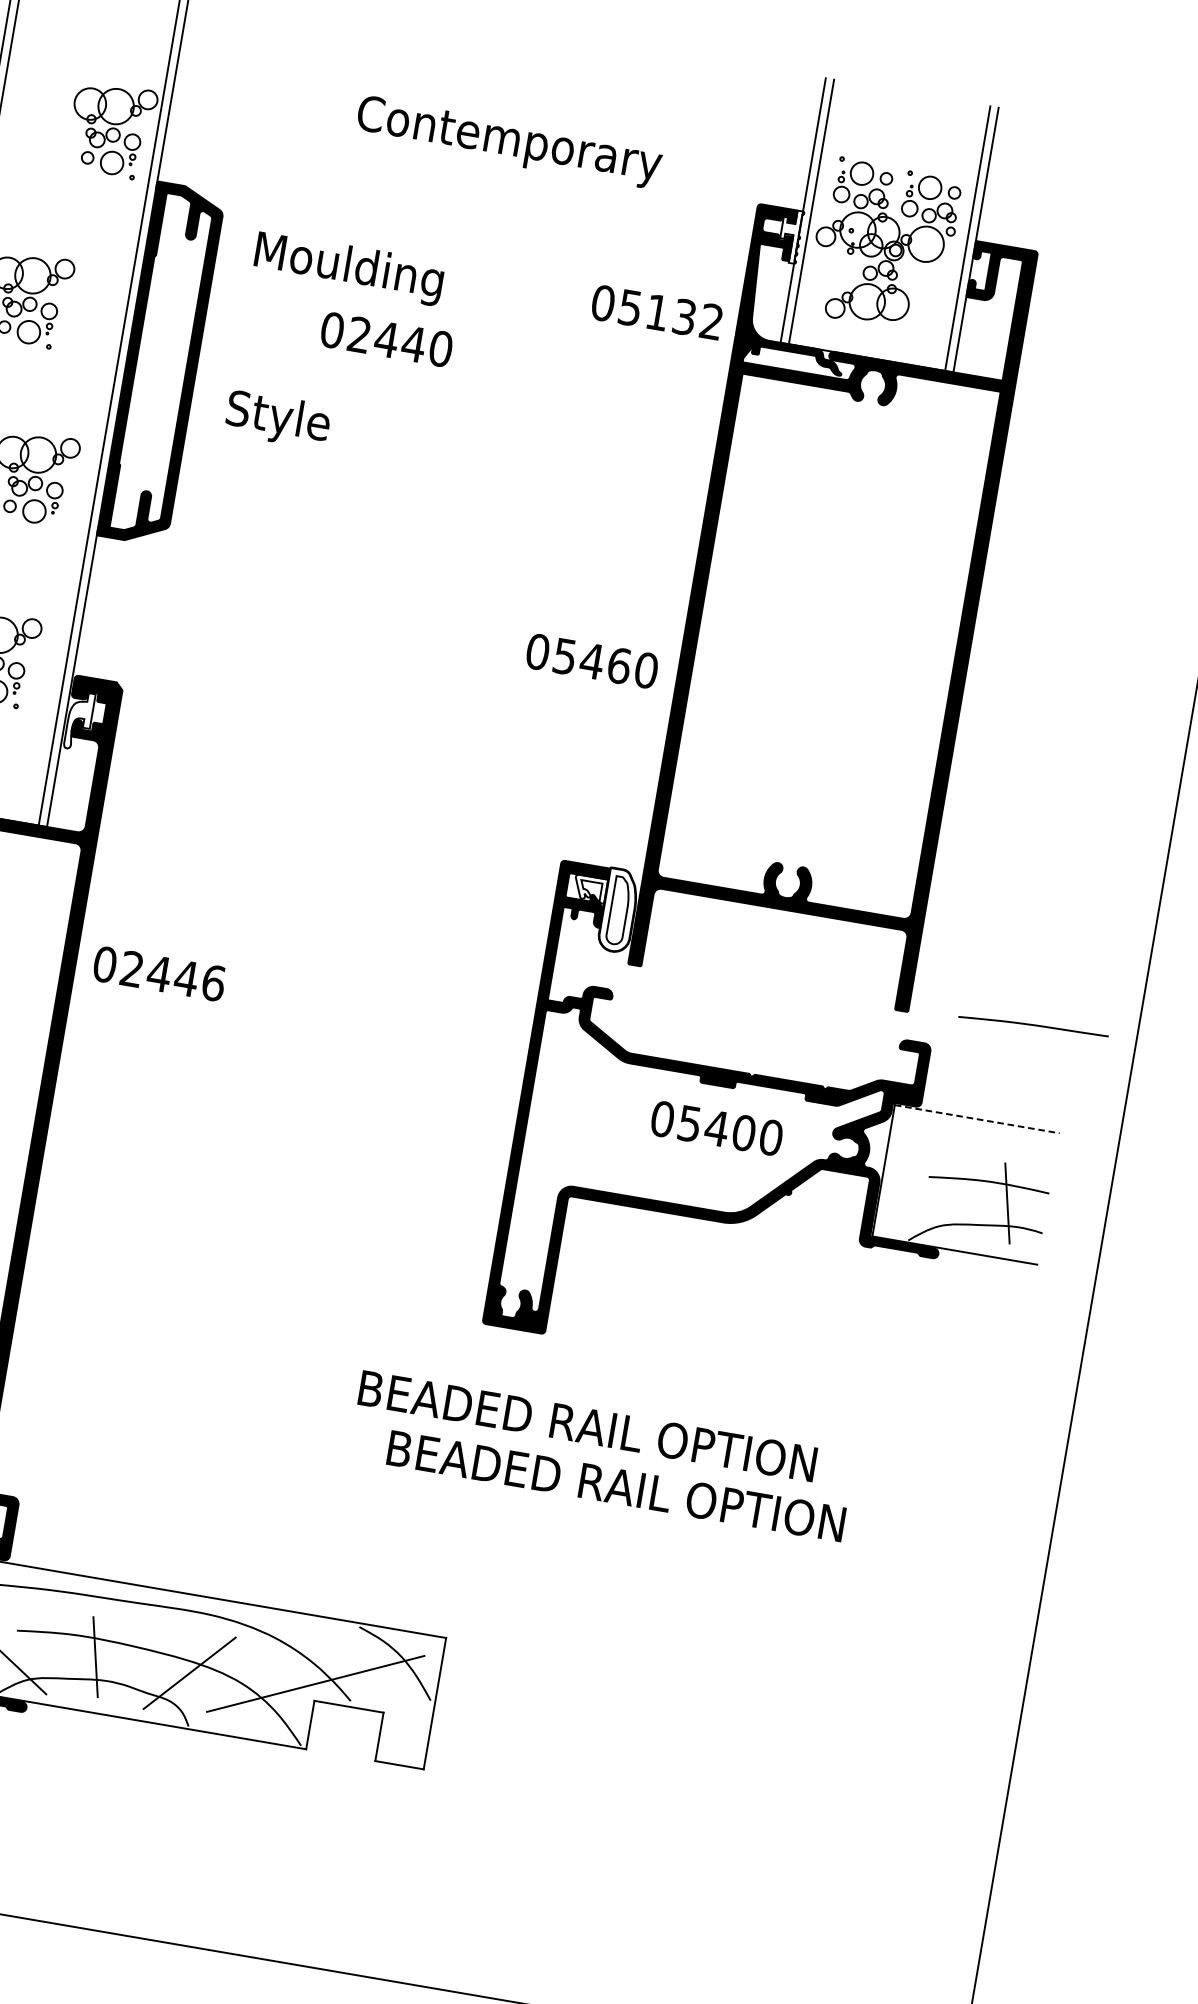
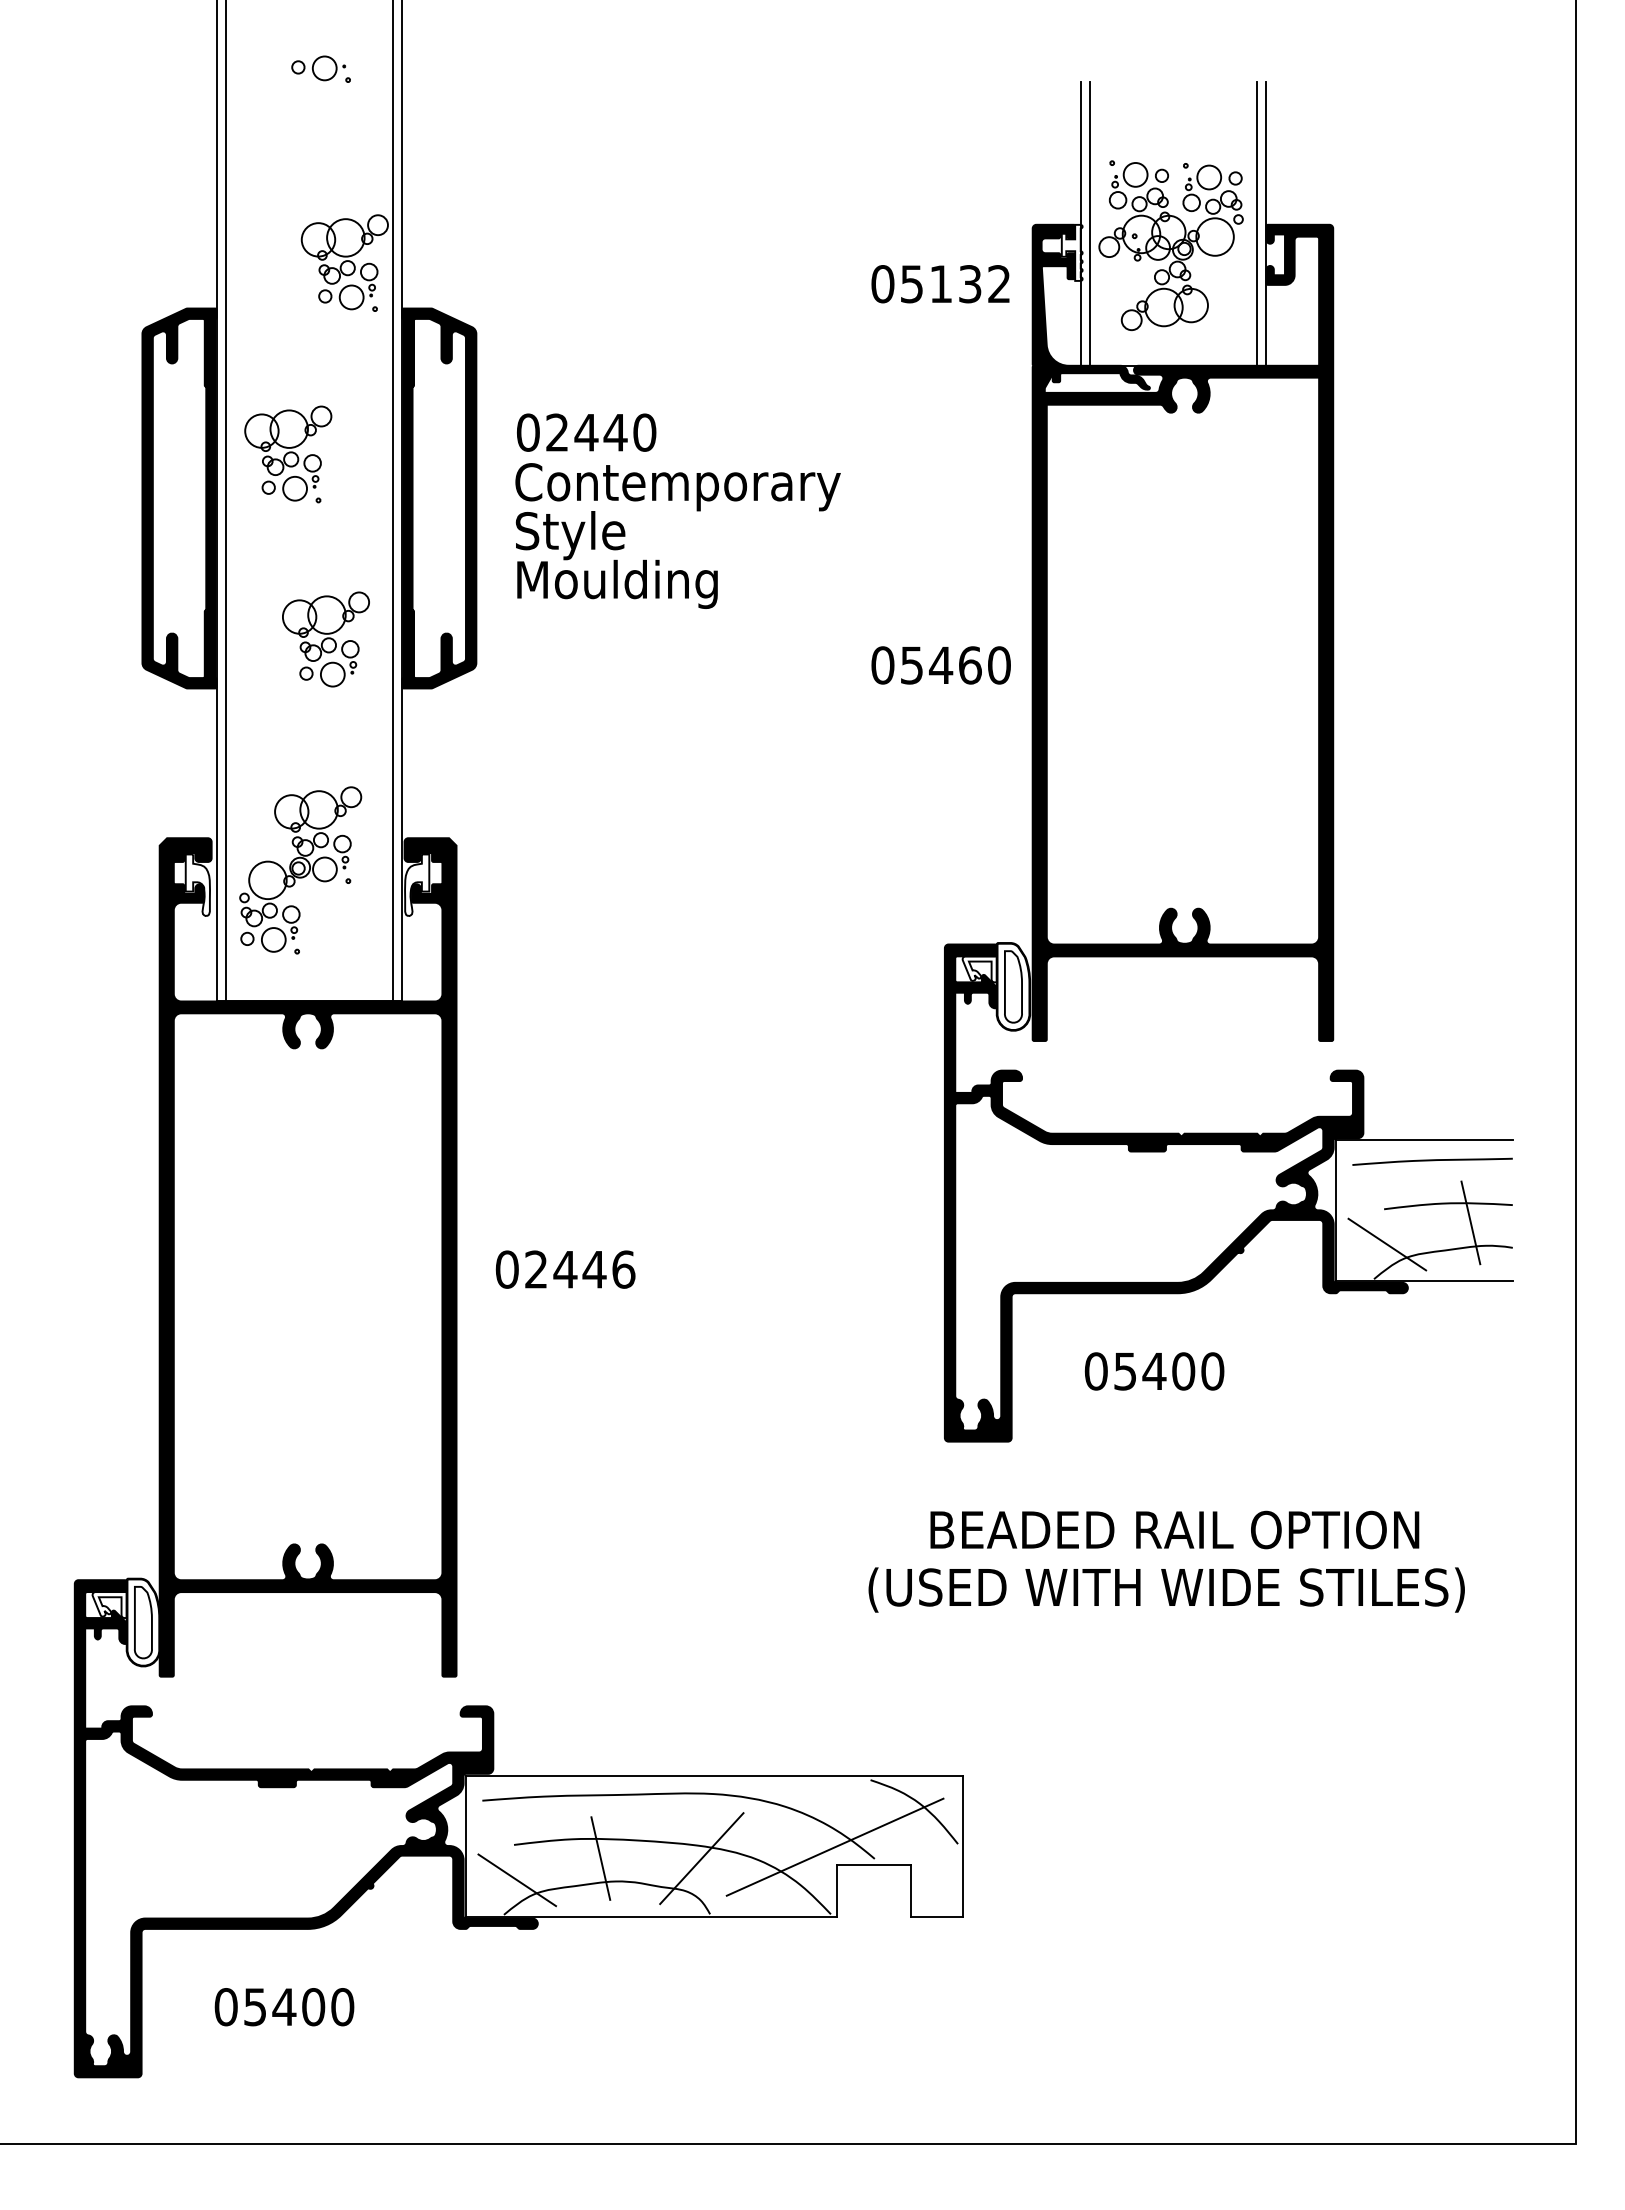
text: (508, 142) -> (677, 487), moved
text: (349, 267) -> (617, 583), moved
text: (656, 312) -> (940, 284), moved
text: (386, 339) -> (586, 432), moved
text: (591, 661) -> (940, 665), moved
text: (159, 973) -> (565, 1269), moved
curve: (1033, 1026) -> (1432, 1161), moved
line: (977, 1119) -> (1424, 1140), dashed -> solid
text: (716, 1128) -> (1154, 1371), moved
line: (926, 1210) -> (1387, 1244), added
text: (587, 1425) -> (1174, 1529), moved
text: (665, 1496) -> (1166, 1589), BEADED RAIL OPTION -> (USED WITH WIDE STILES)

